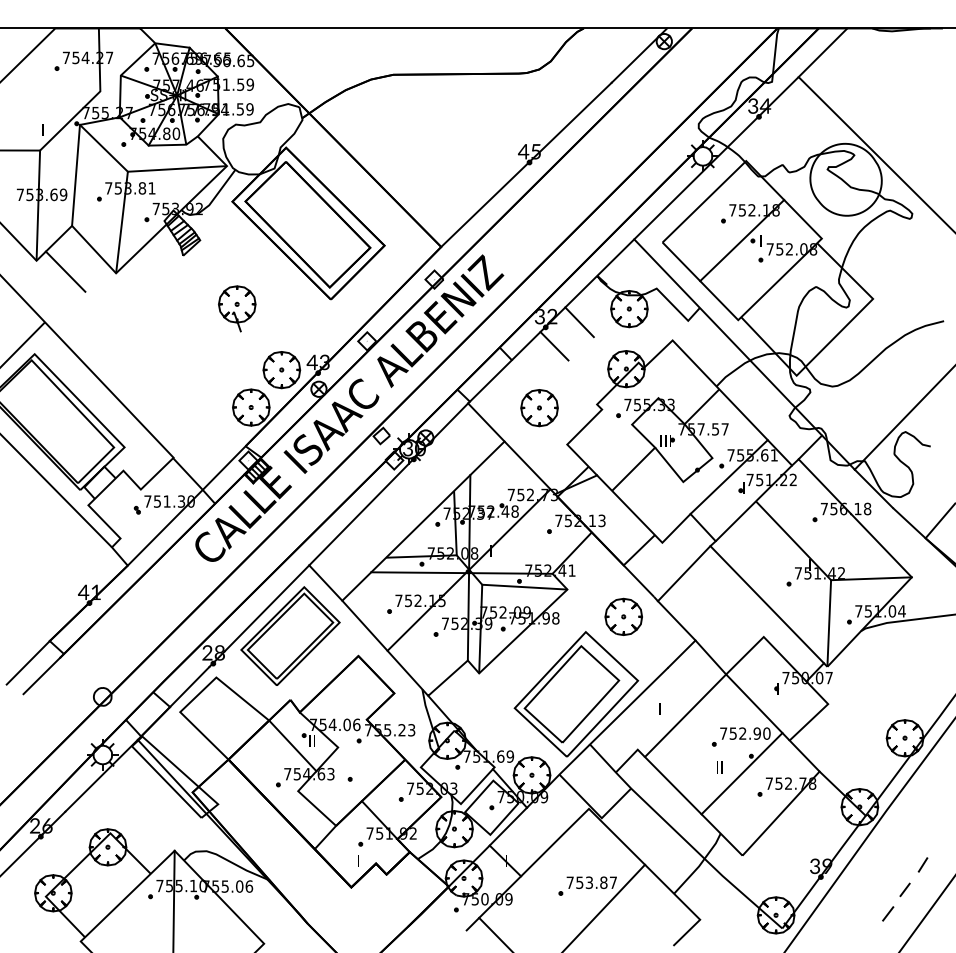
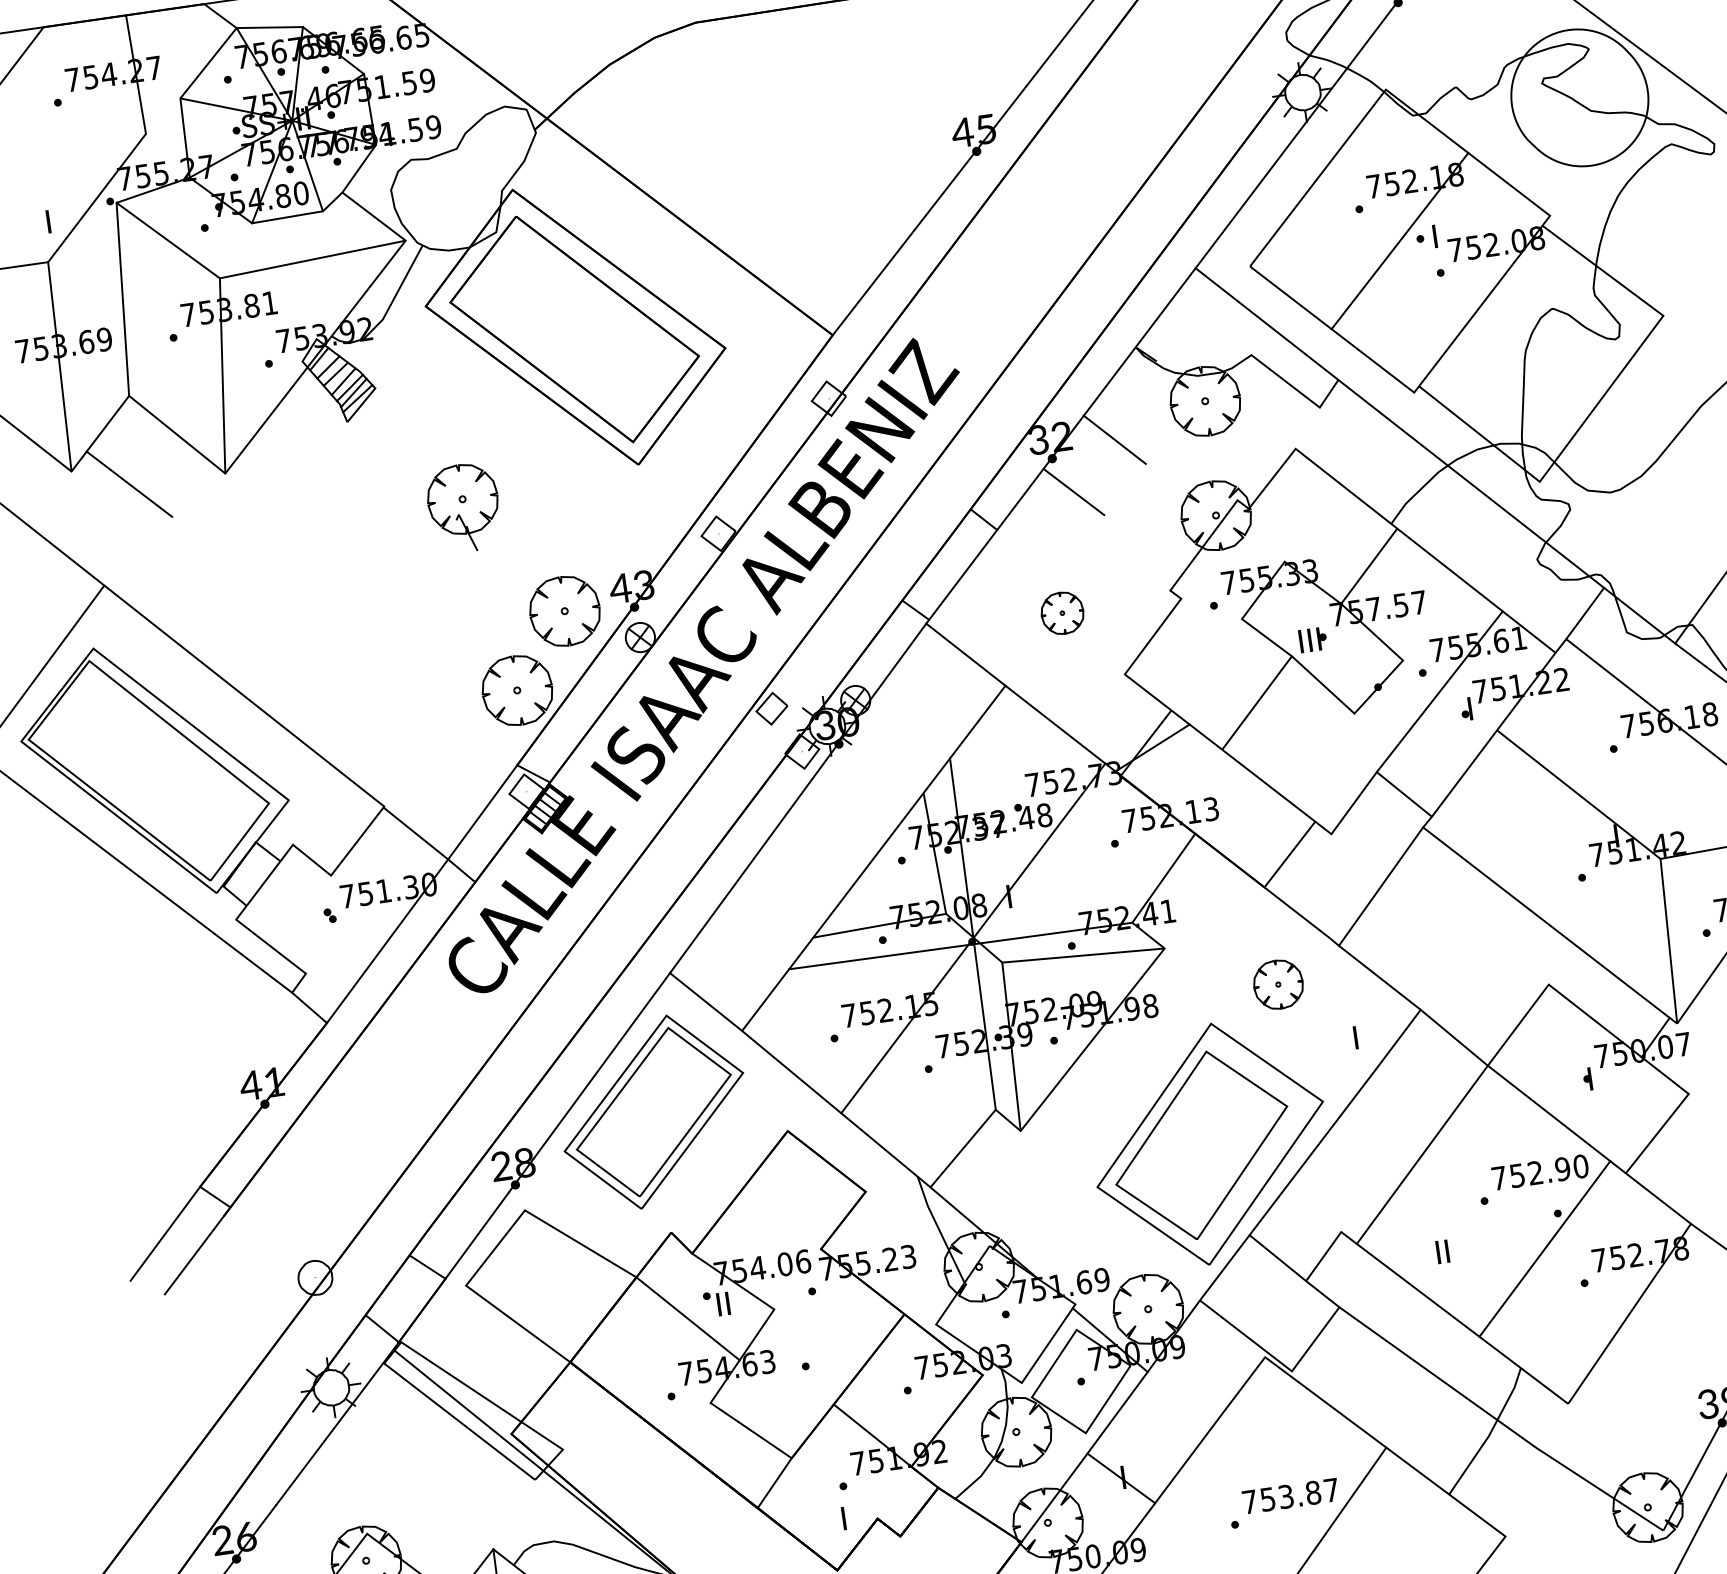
part: (539, 408) -> (1062, 613), size x0.6
part: (623, 616) -> (1278, 984), size x0.7
text: (659, 708) -> (1355, 1036), moved
text: (719, 767) -> (1442, 1251), moved

